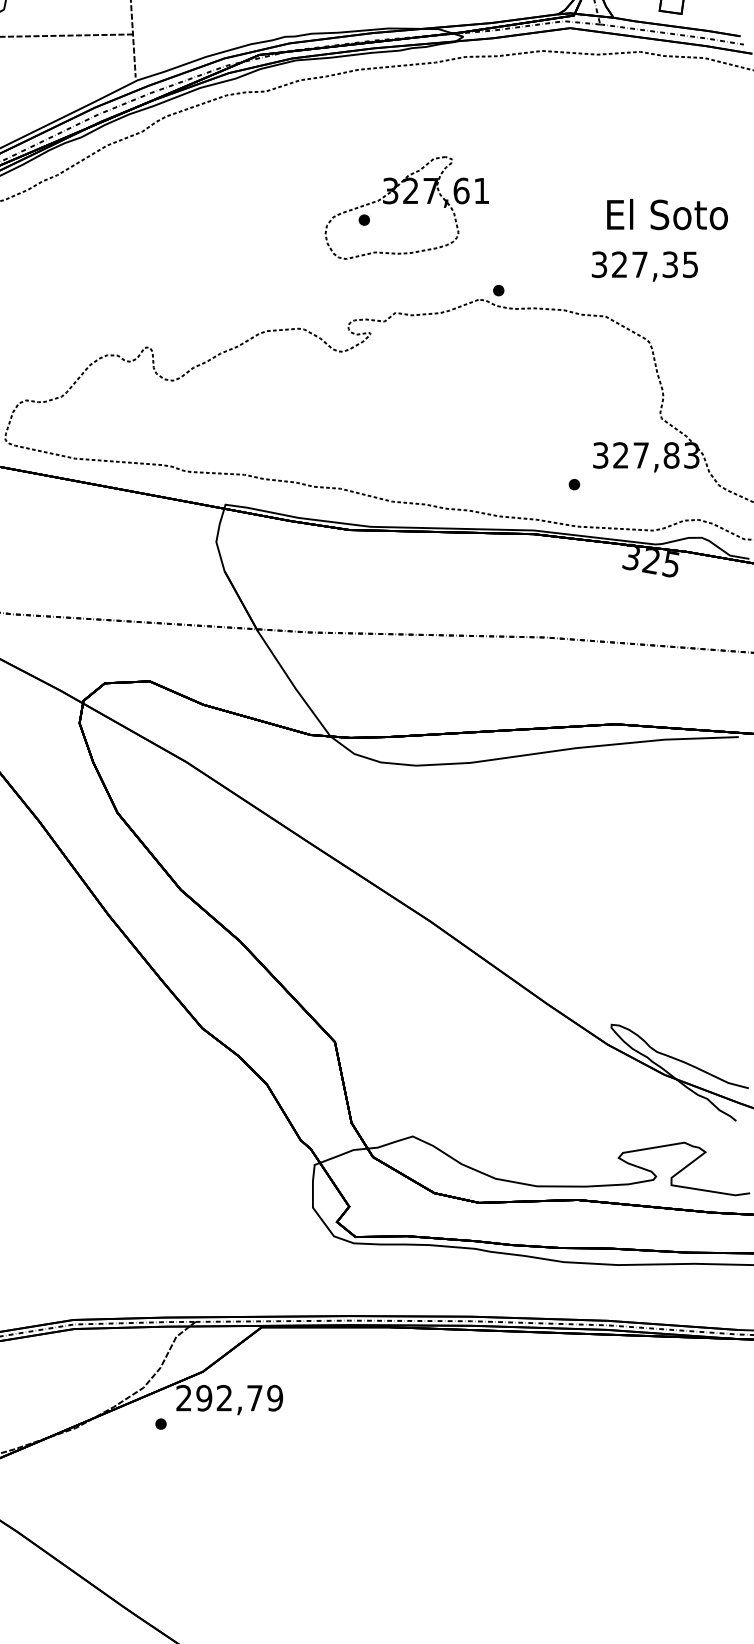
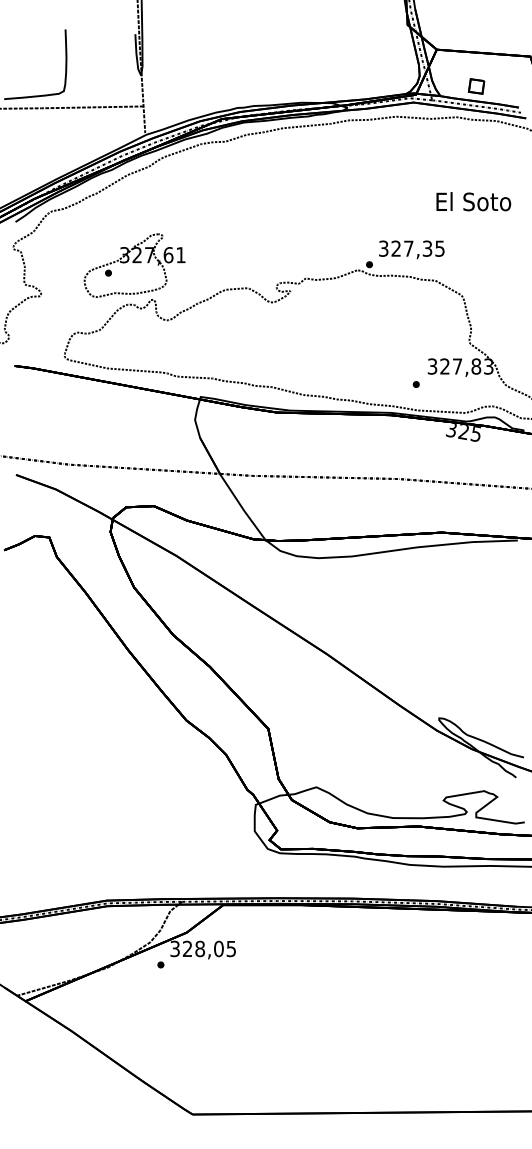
part: (406, 207) -> (134, 265), moved
text: (667, 214) -> (473, 201), moved
text: (644, 265) -> (411, 249), moved
text: (229, 1397) -> (203, 948), 292,79 -> 328,05

